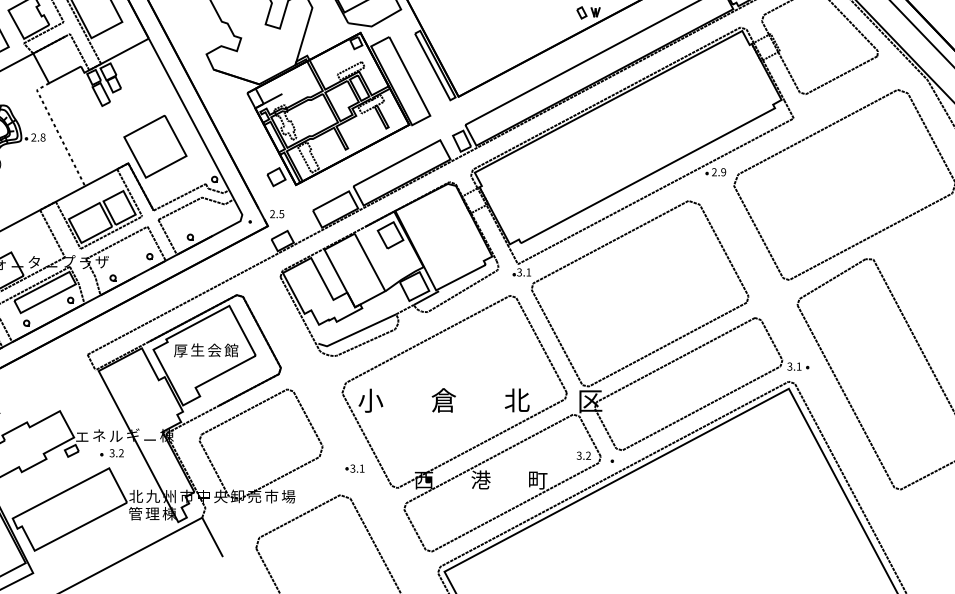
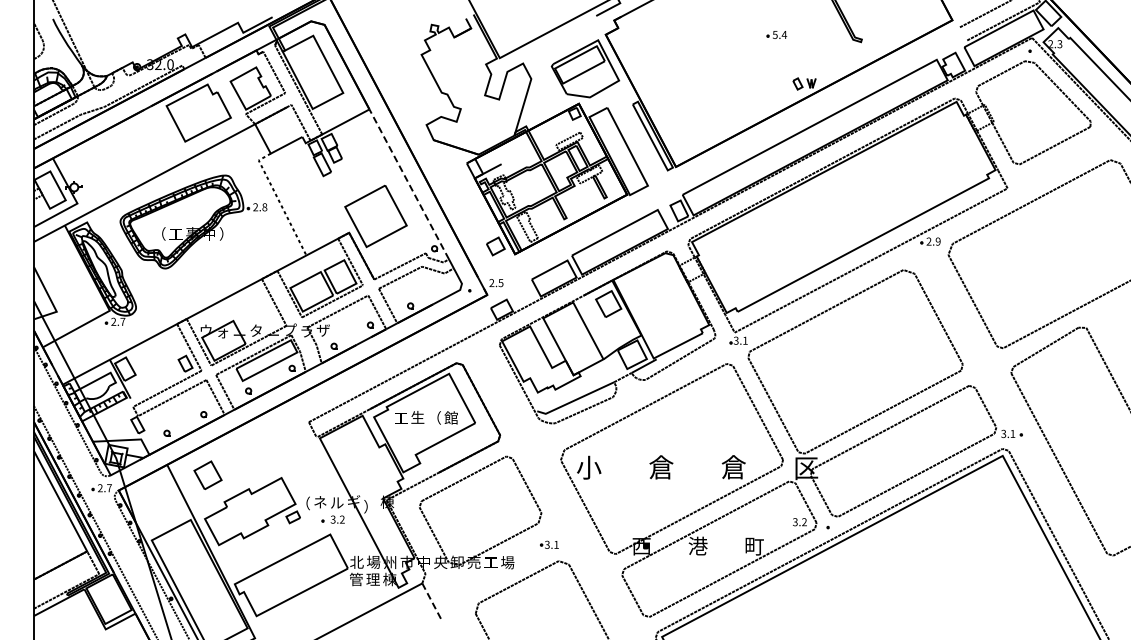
line: (189, 114) -> (409, 184), solid -> dashed
text: (214, 349) -> (434, 417), 会 -> （
text: (180, 351) -> (400, 418), 厚 -> 工
text: (516, 400) -> (733, 467), 北 -> 倉
text: (82, 436) -> (303, 503), エ -> （
text: (149, 439) -> (370, 506), ー -> ）
part: (355, 468) -> (549, 544), moved
text: (152, 495) -> (373, 561), 九 -> 場
text: (271, 496) -> (490, 562), 市 -> 工
line: (212, 536) -> (432, 602), solid -> dashed

